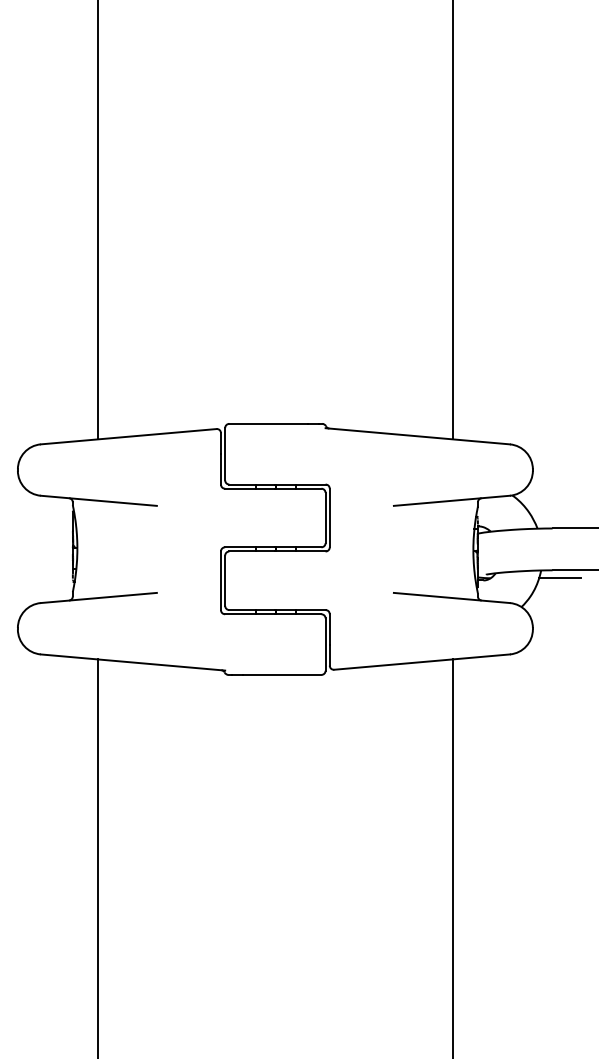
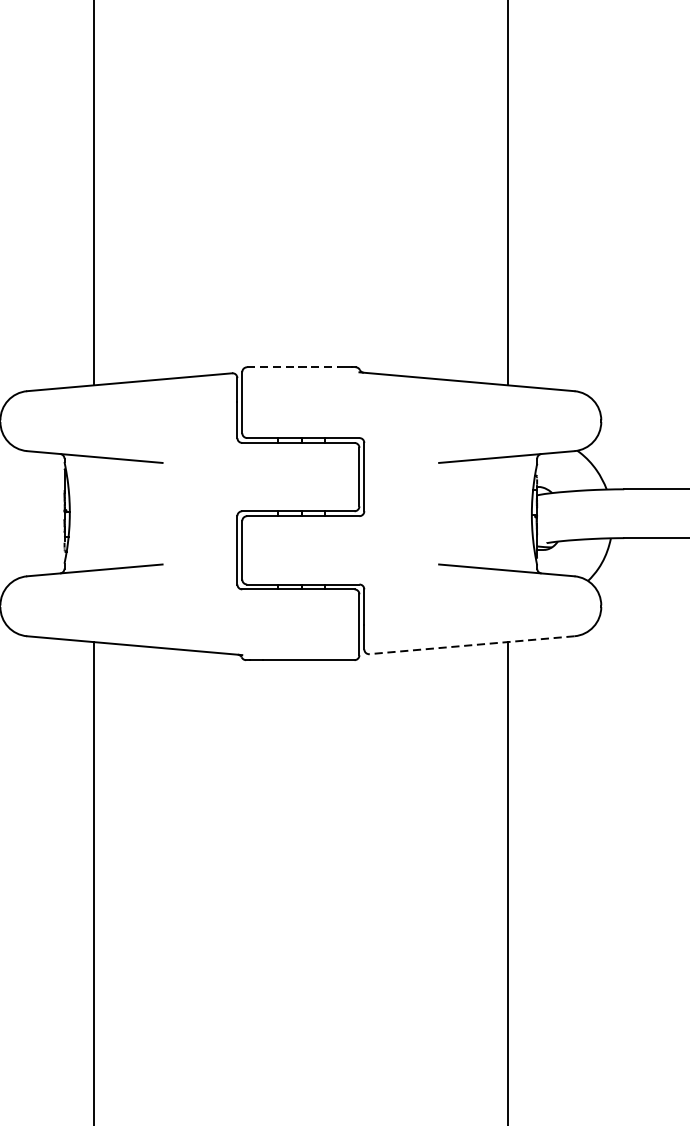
line: (268, 423) -> (292, 366), solid -> dashed
line: (560, 578) -> (633, 547), removed
line: (421, 662) -> (471, 645), solid -> dashed

